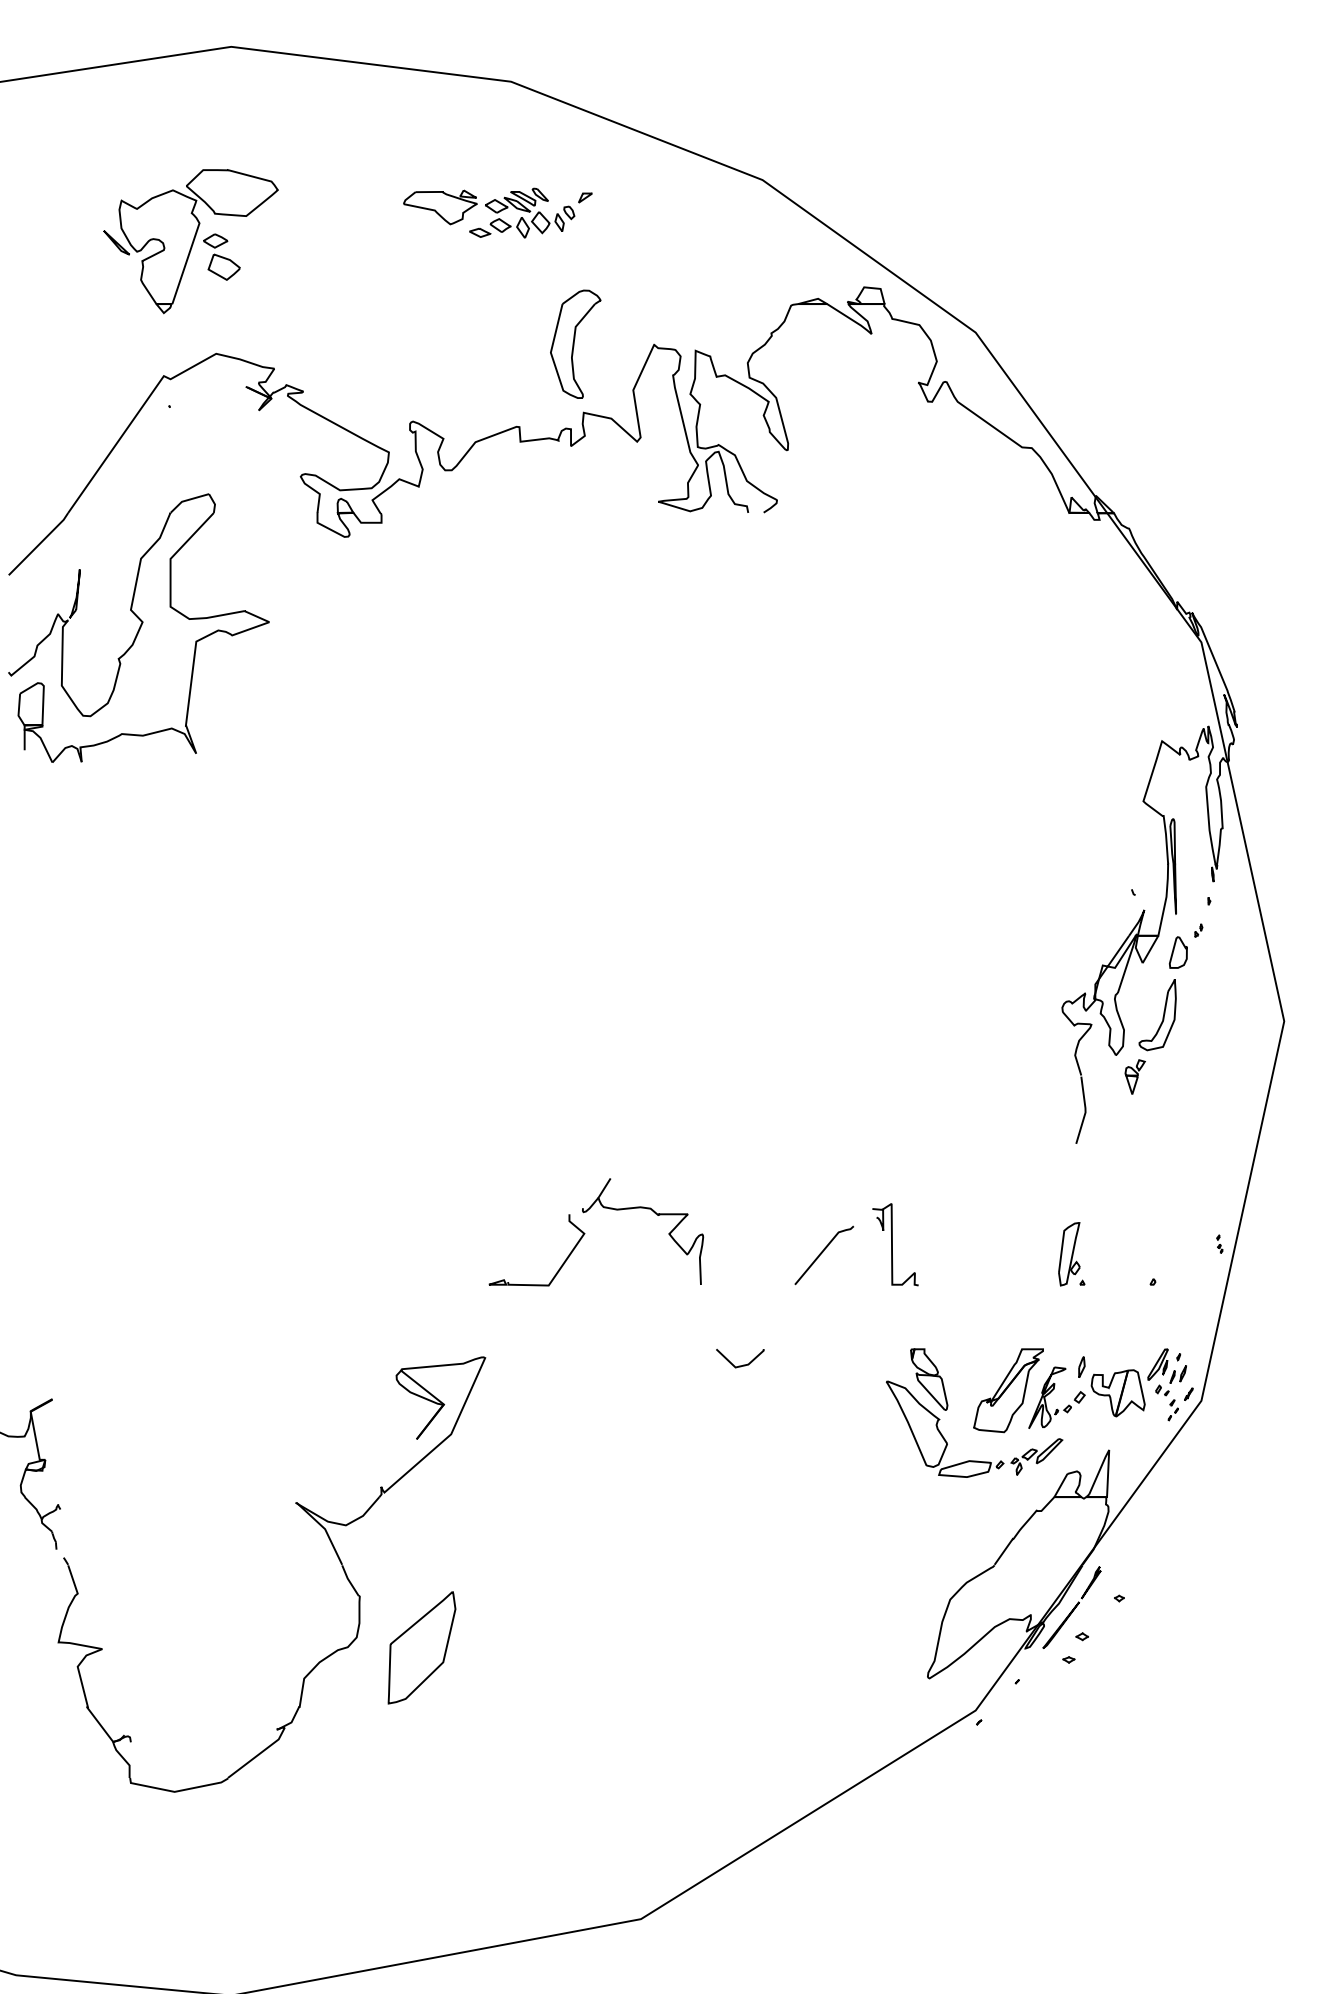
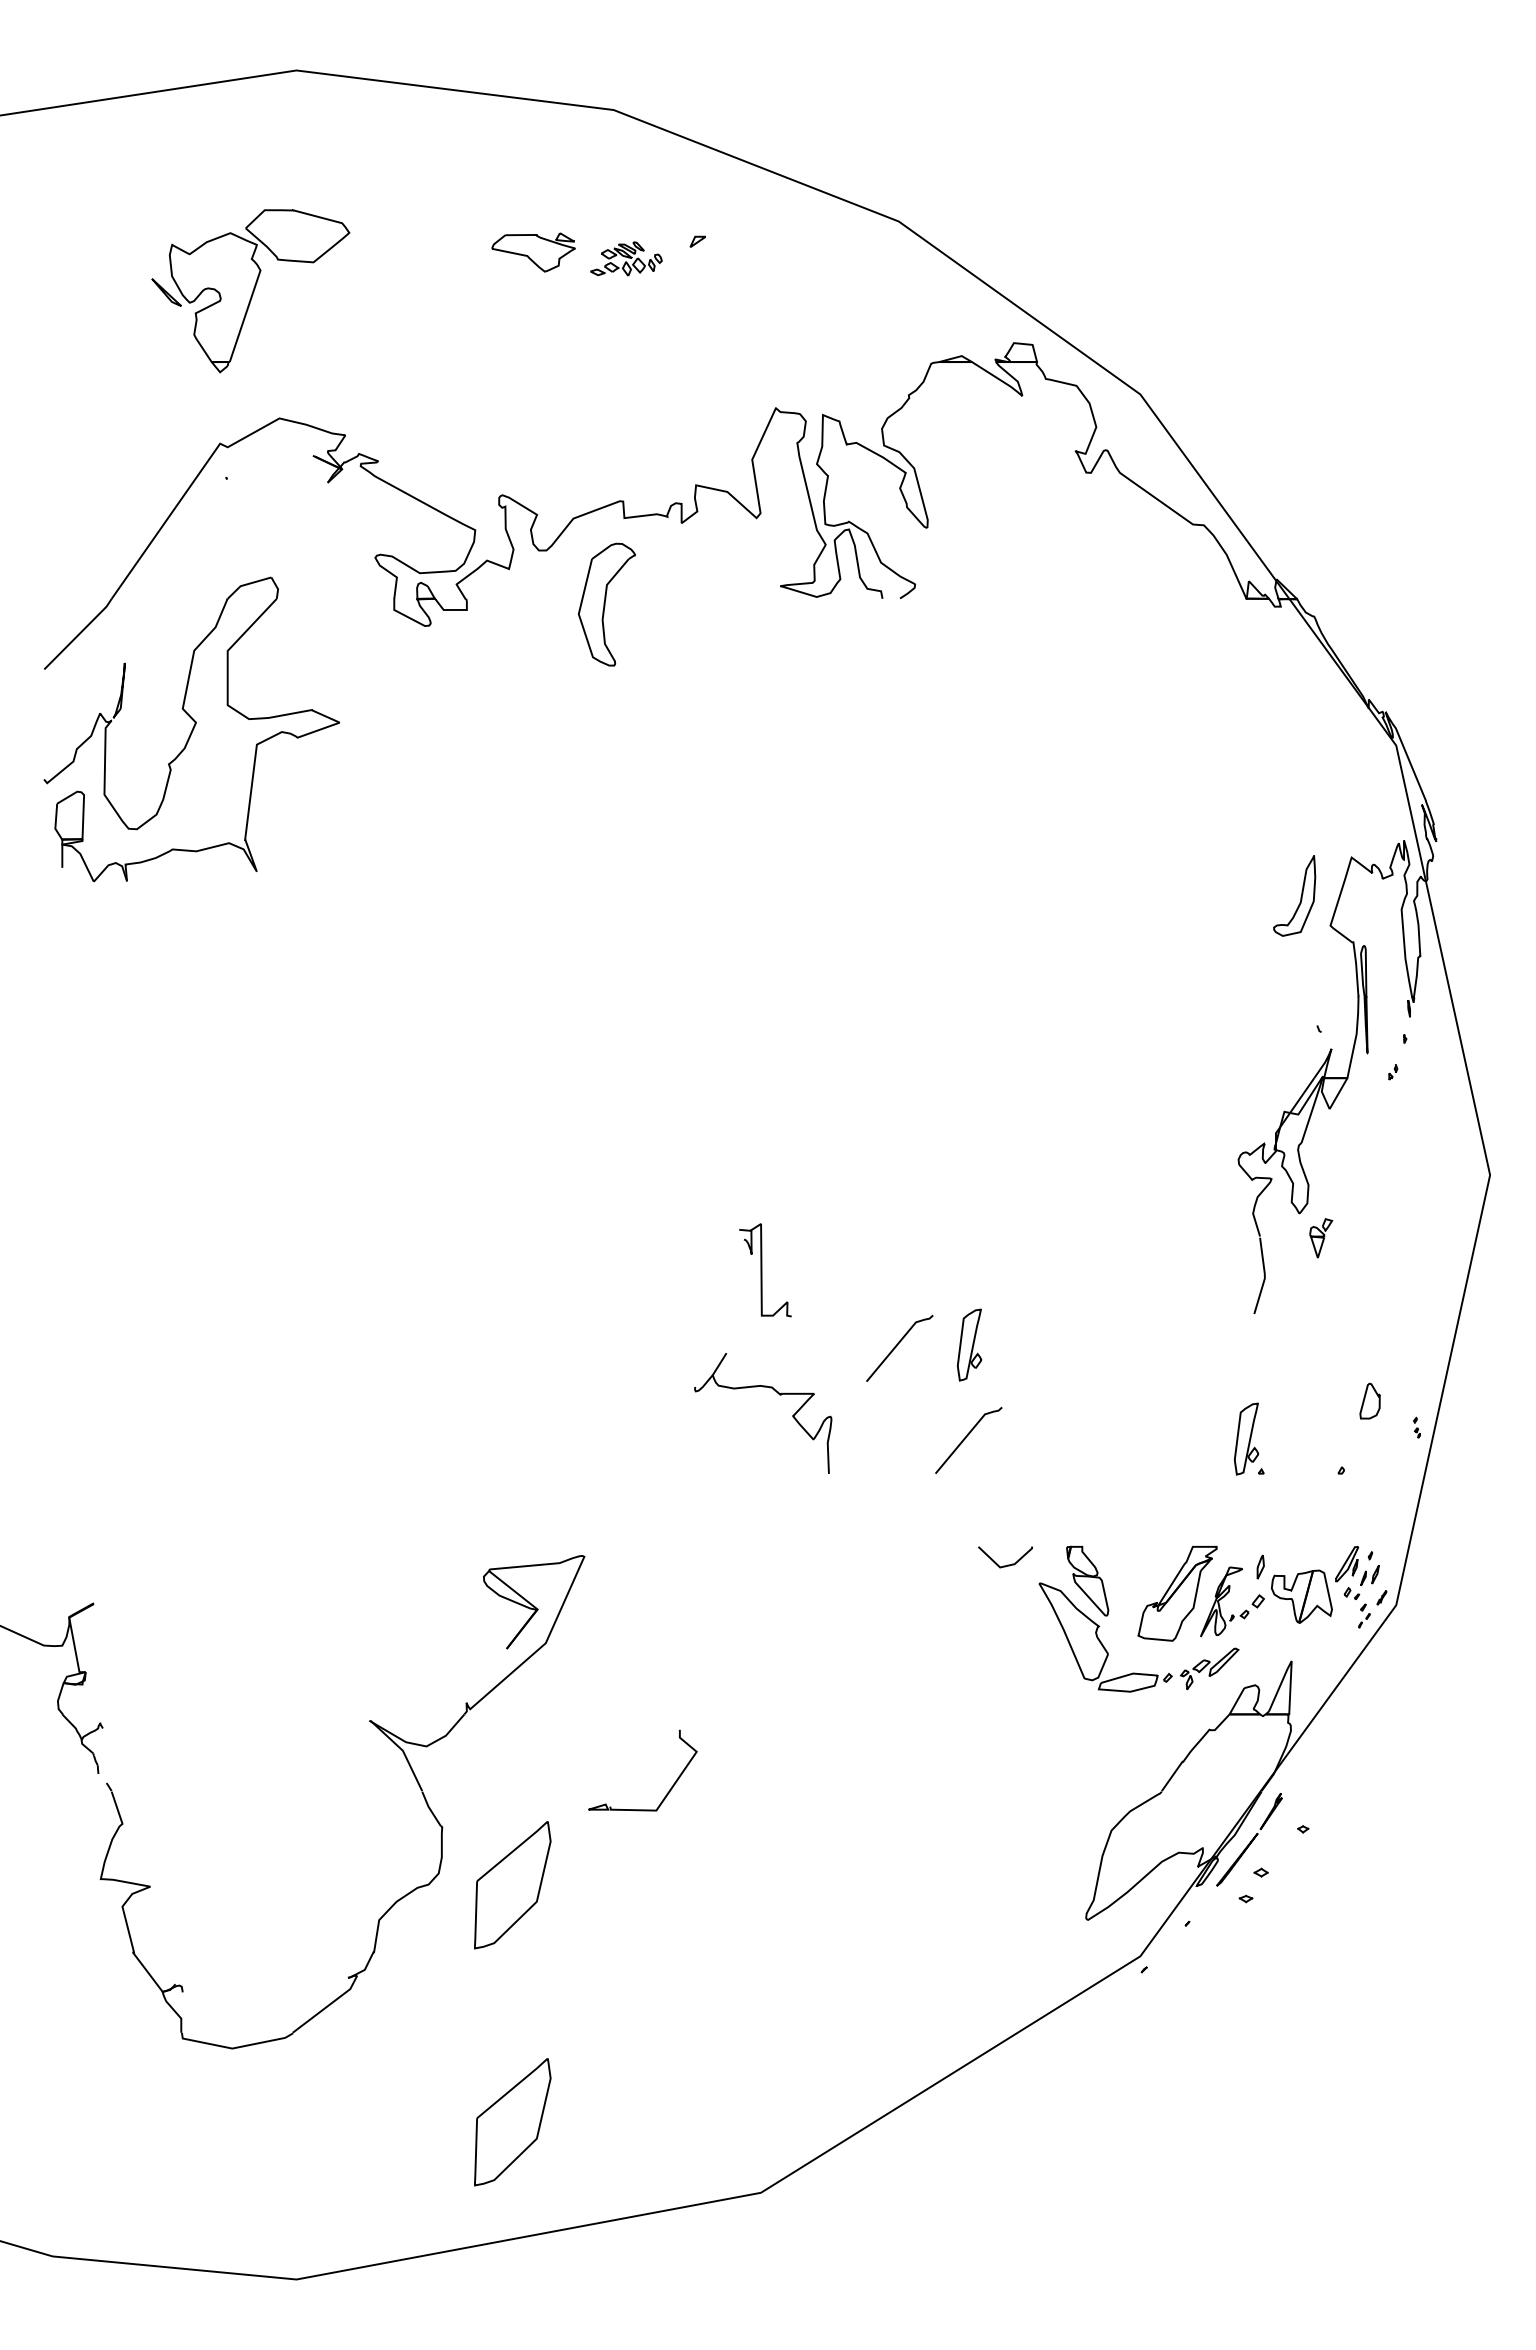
part: (522, 212) -> (626, 258), size x0.6
part: (221, 256) -> (285, 308), removed
part: (575, 344) -> (606, 604), moved
part: (1177, 951) -> (1369, 1400), moved
part: (1162, 1015) -> (1300, 896), moved
part: (824, 1170) -> (969, 1344), added
curve: (761, 1172) -> (897, 1346), added
part: (895, 1244) -> (765, 1270), moved
part: (560, 1266) -> (669, 1789), moved
curve: (742, 1364) -> (1007, 1564), moved
part: (421, 1857) -> (512, 2122), added

